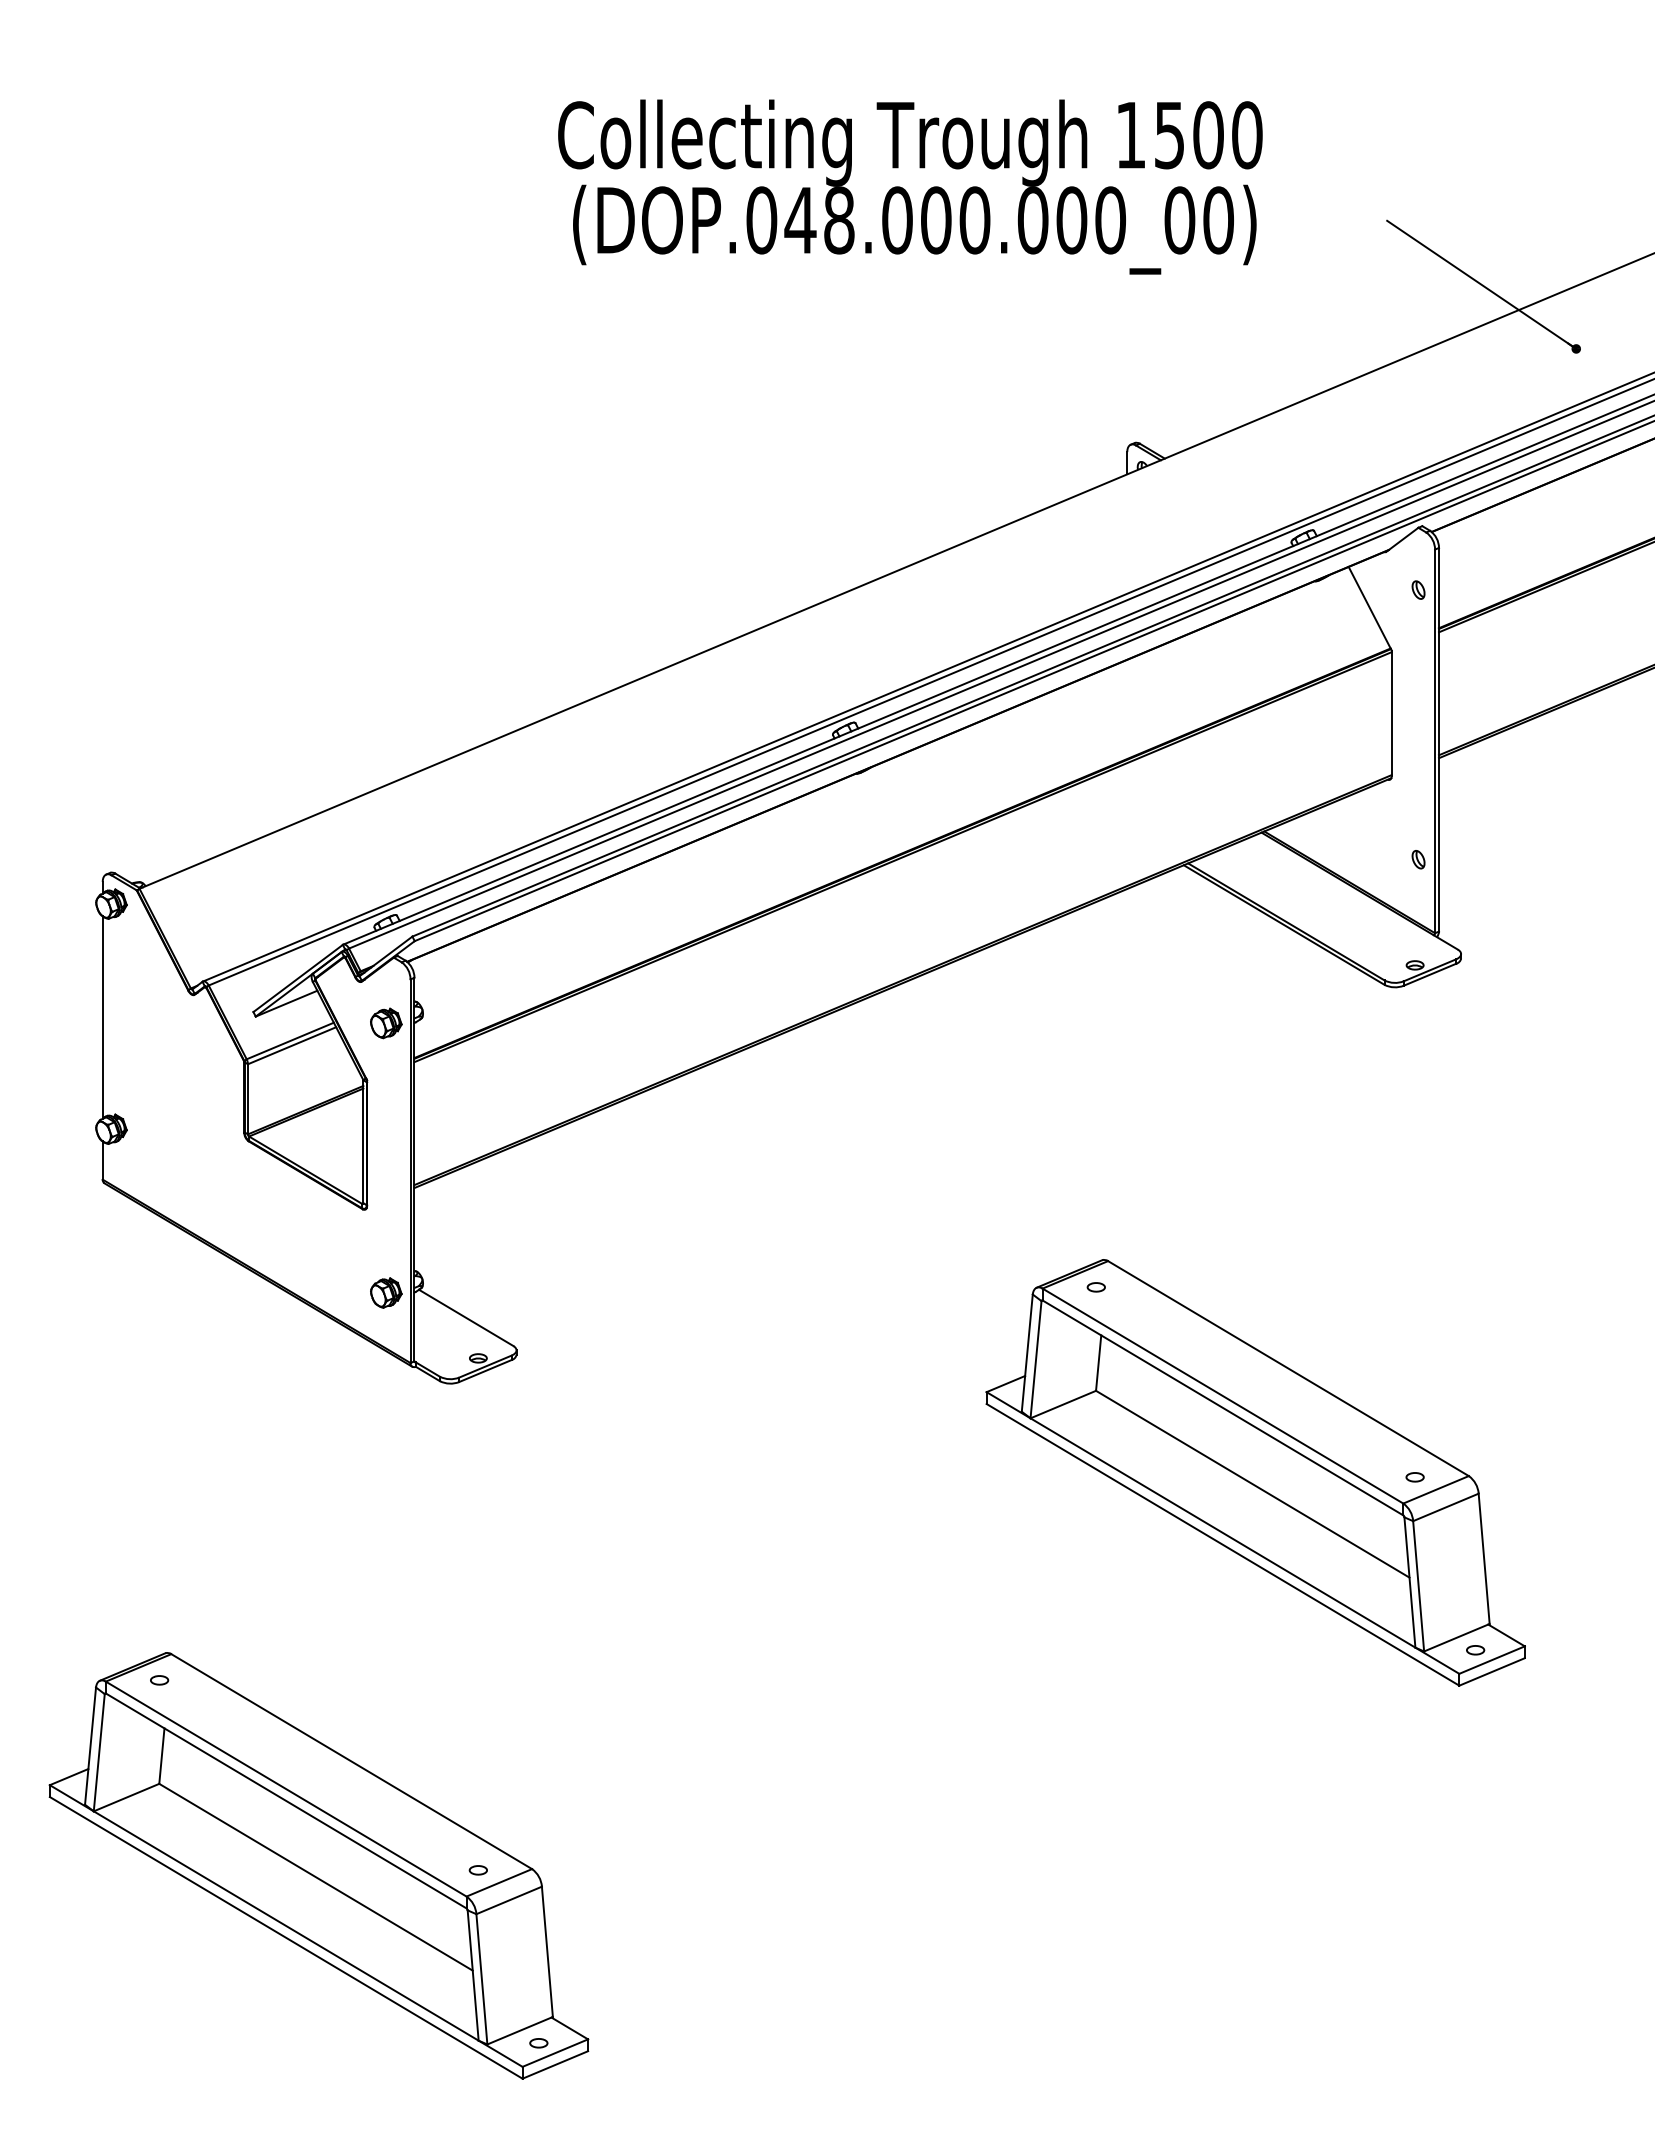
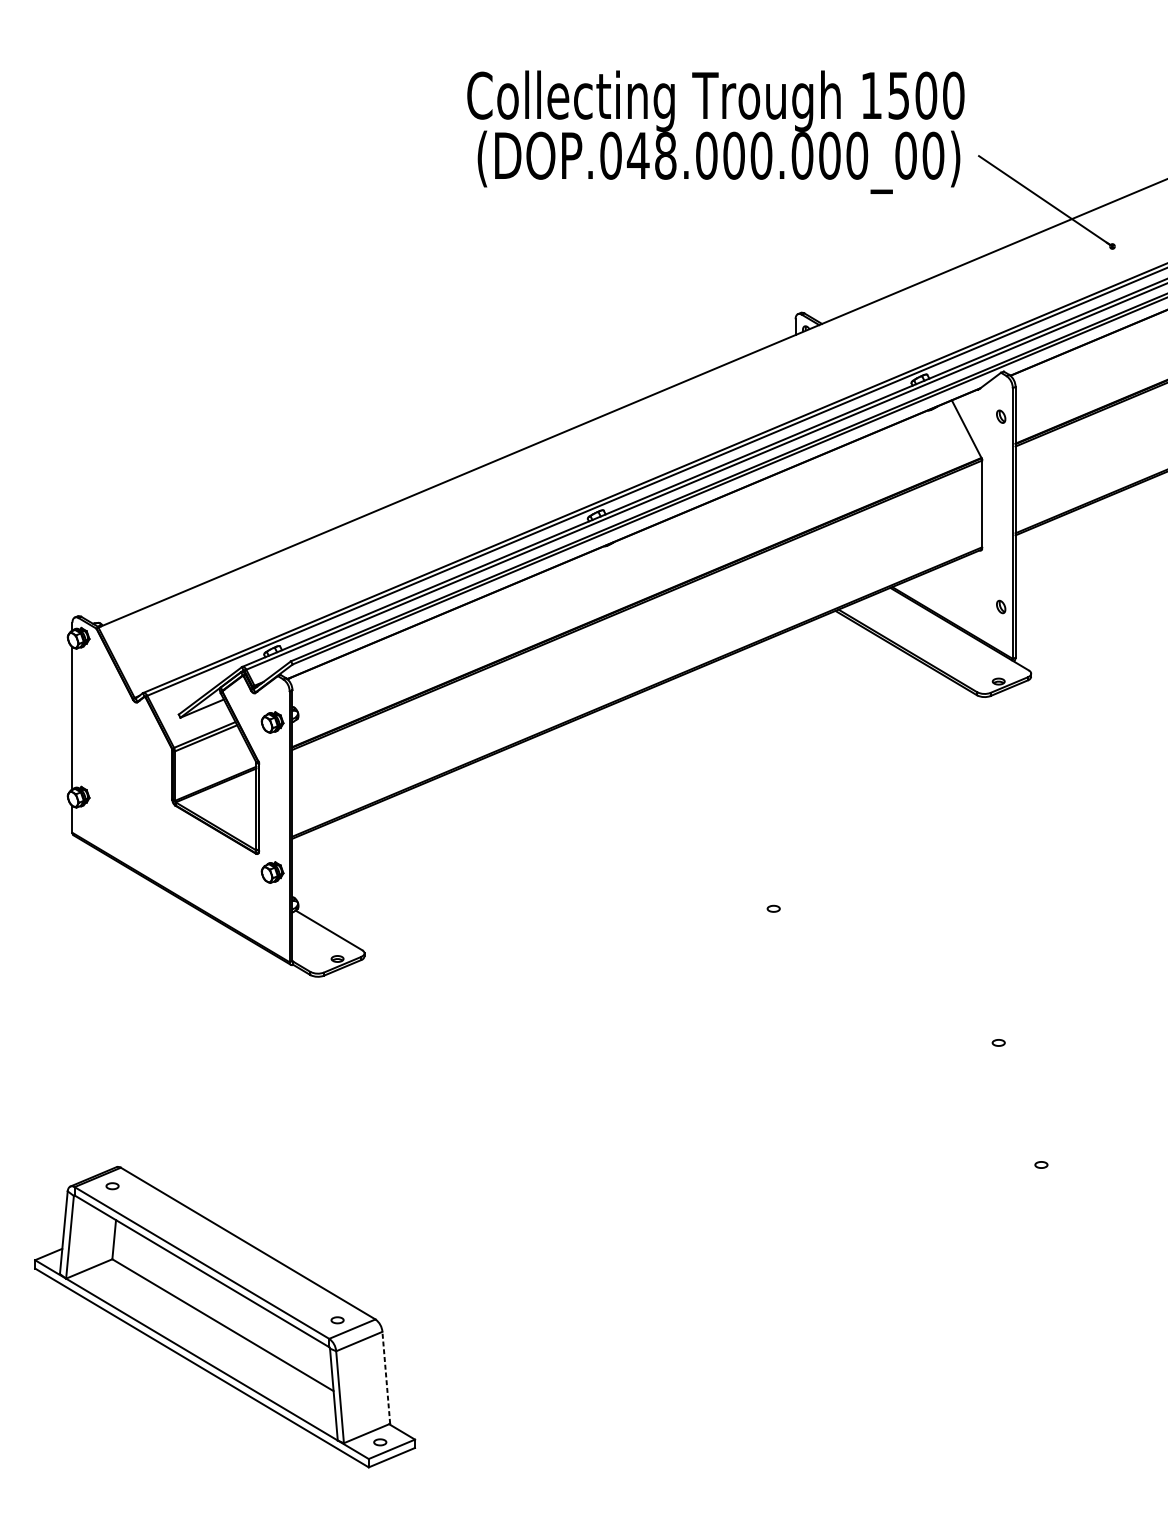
text: (910, 186) -> (715, 131), moved
part: (386, 1292) -> (272, 872), moved
part: (1255, 1472) -> (886, 1039), removed
line: (547, 1951) -> (386, 1377), solid -> dashed

